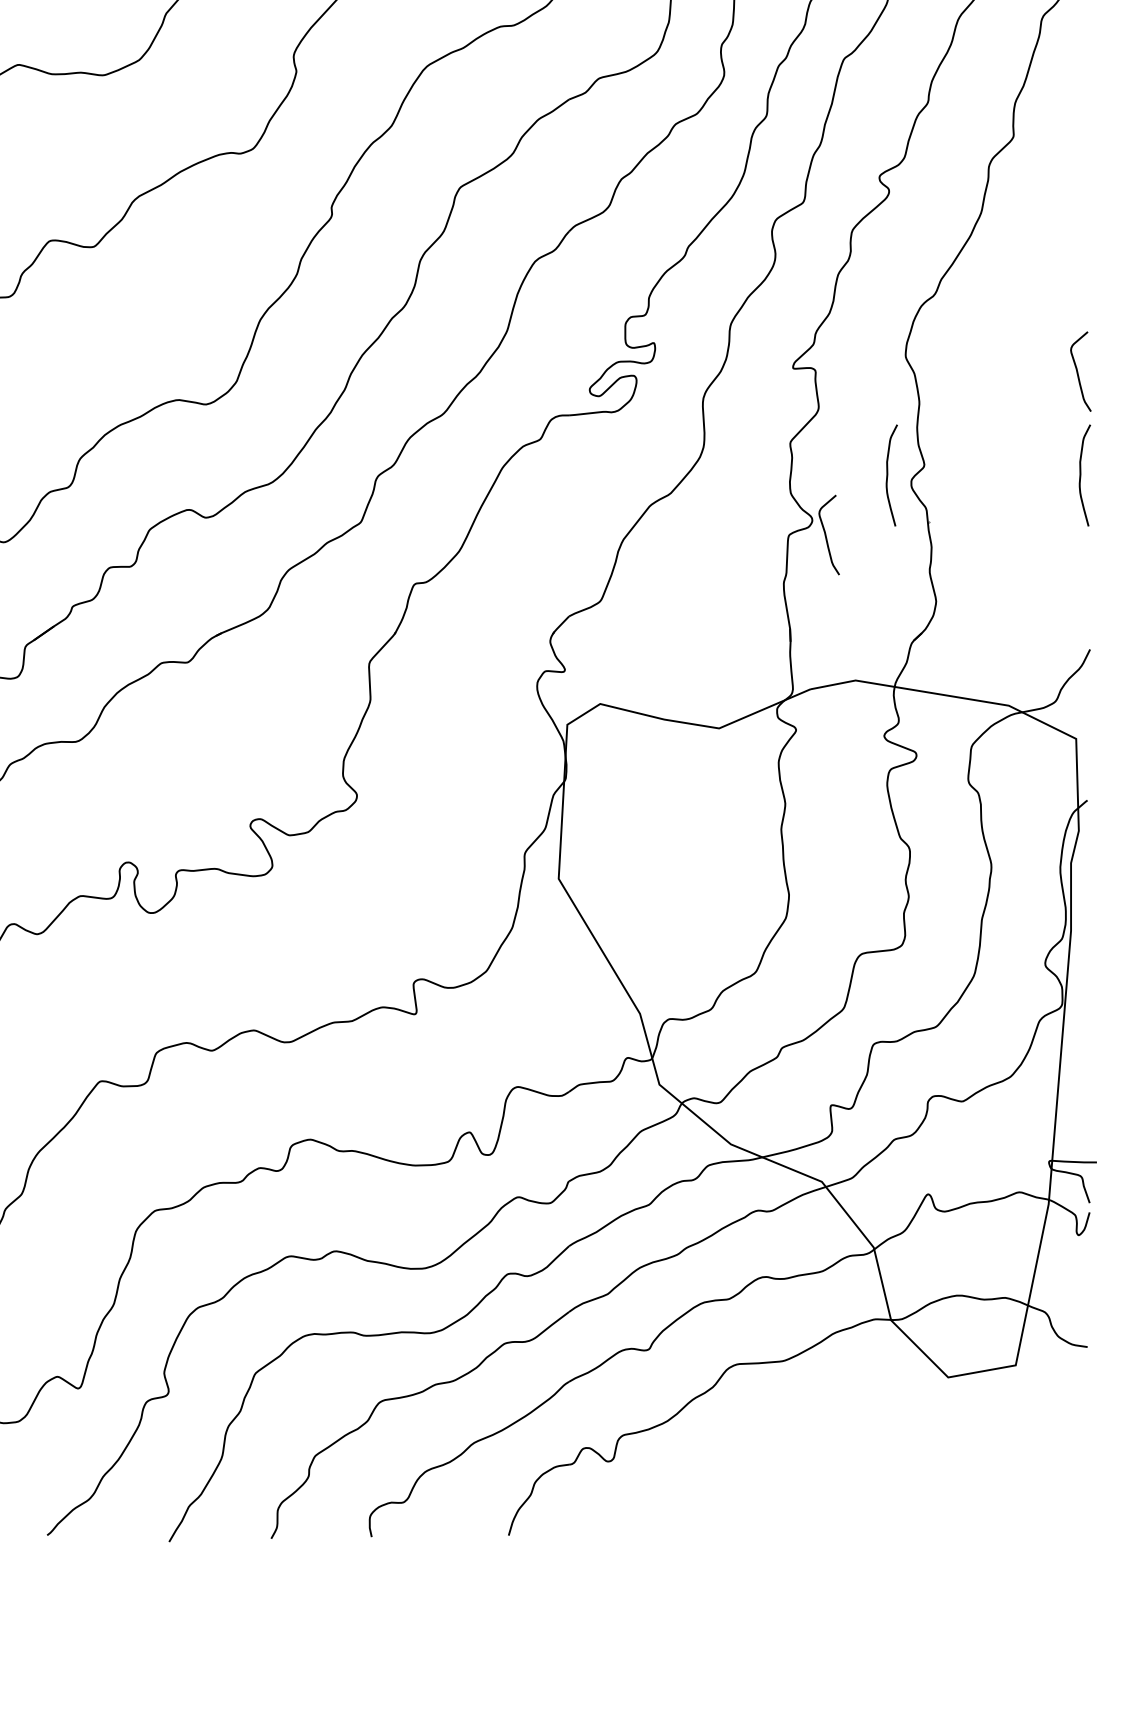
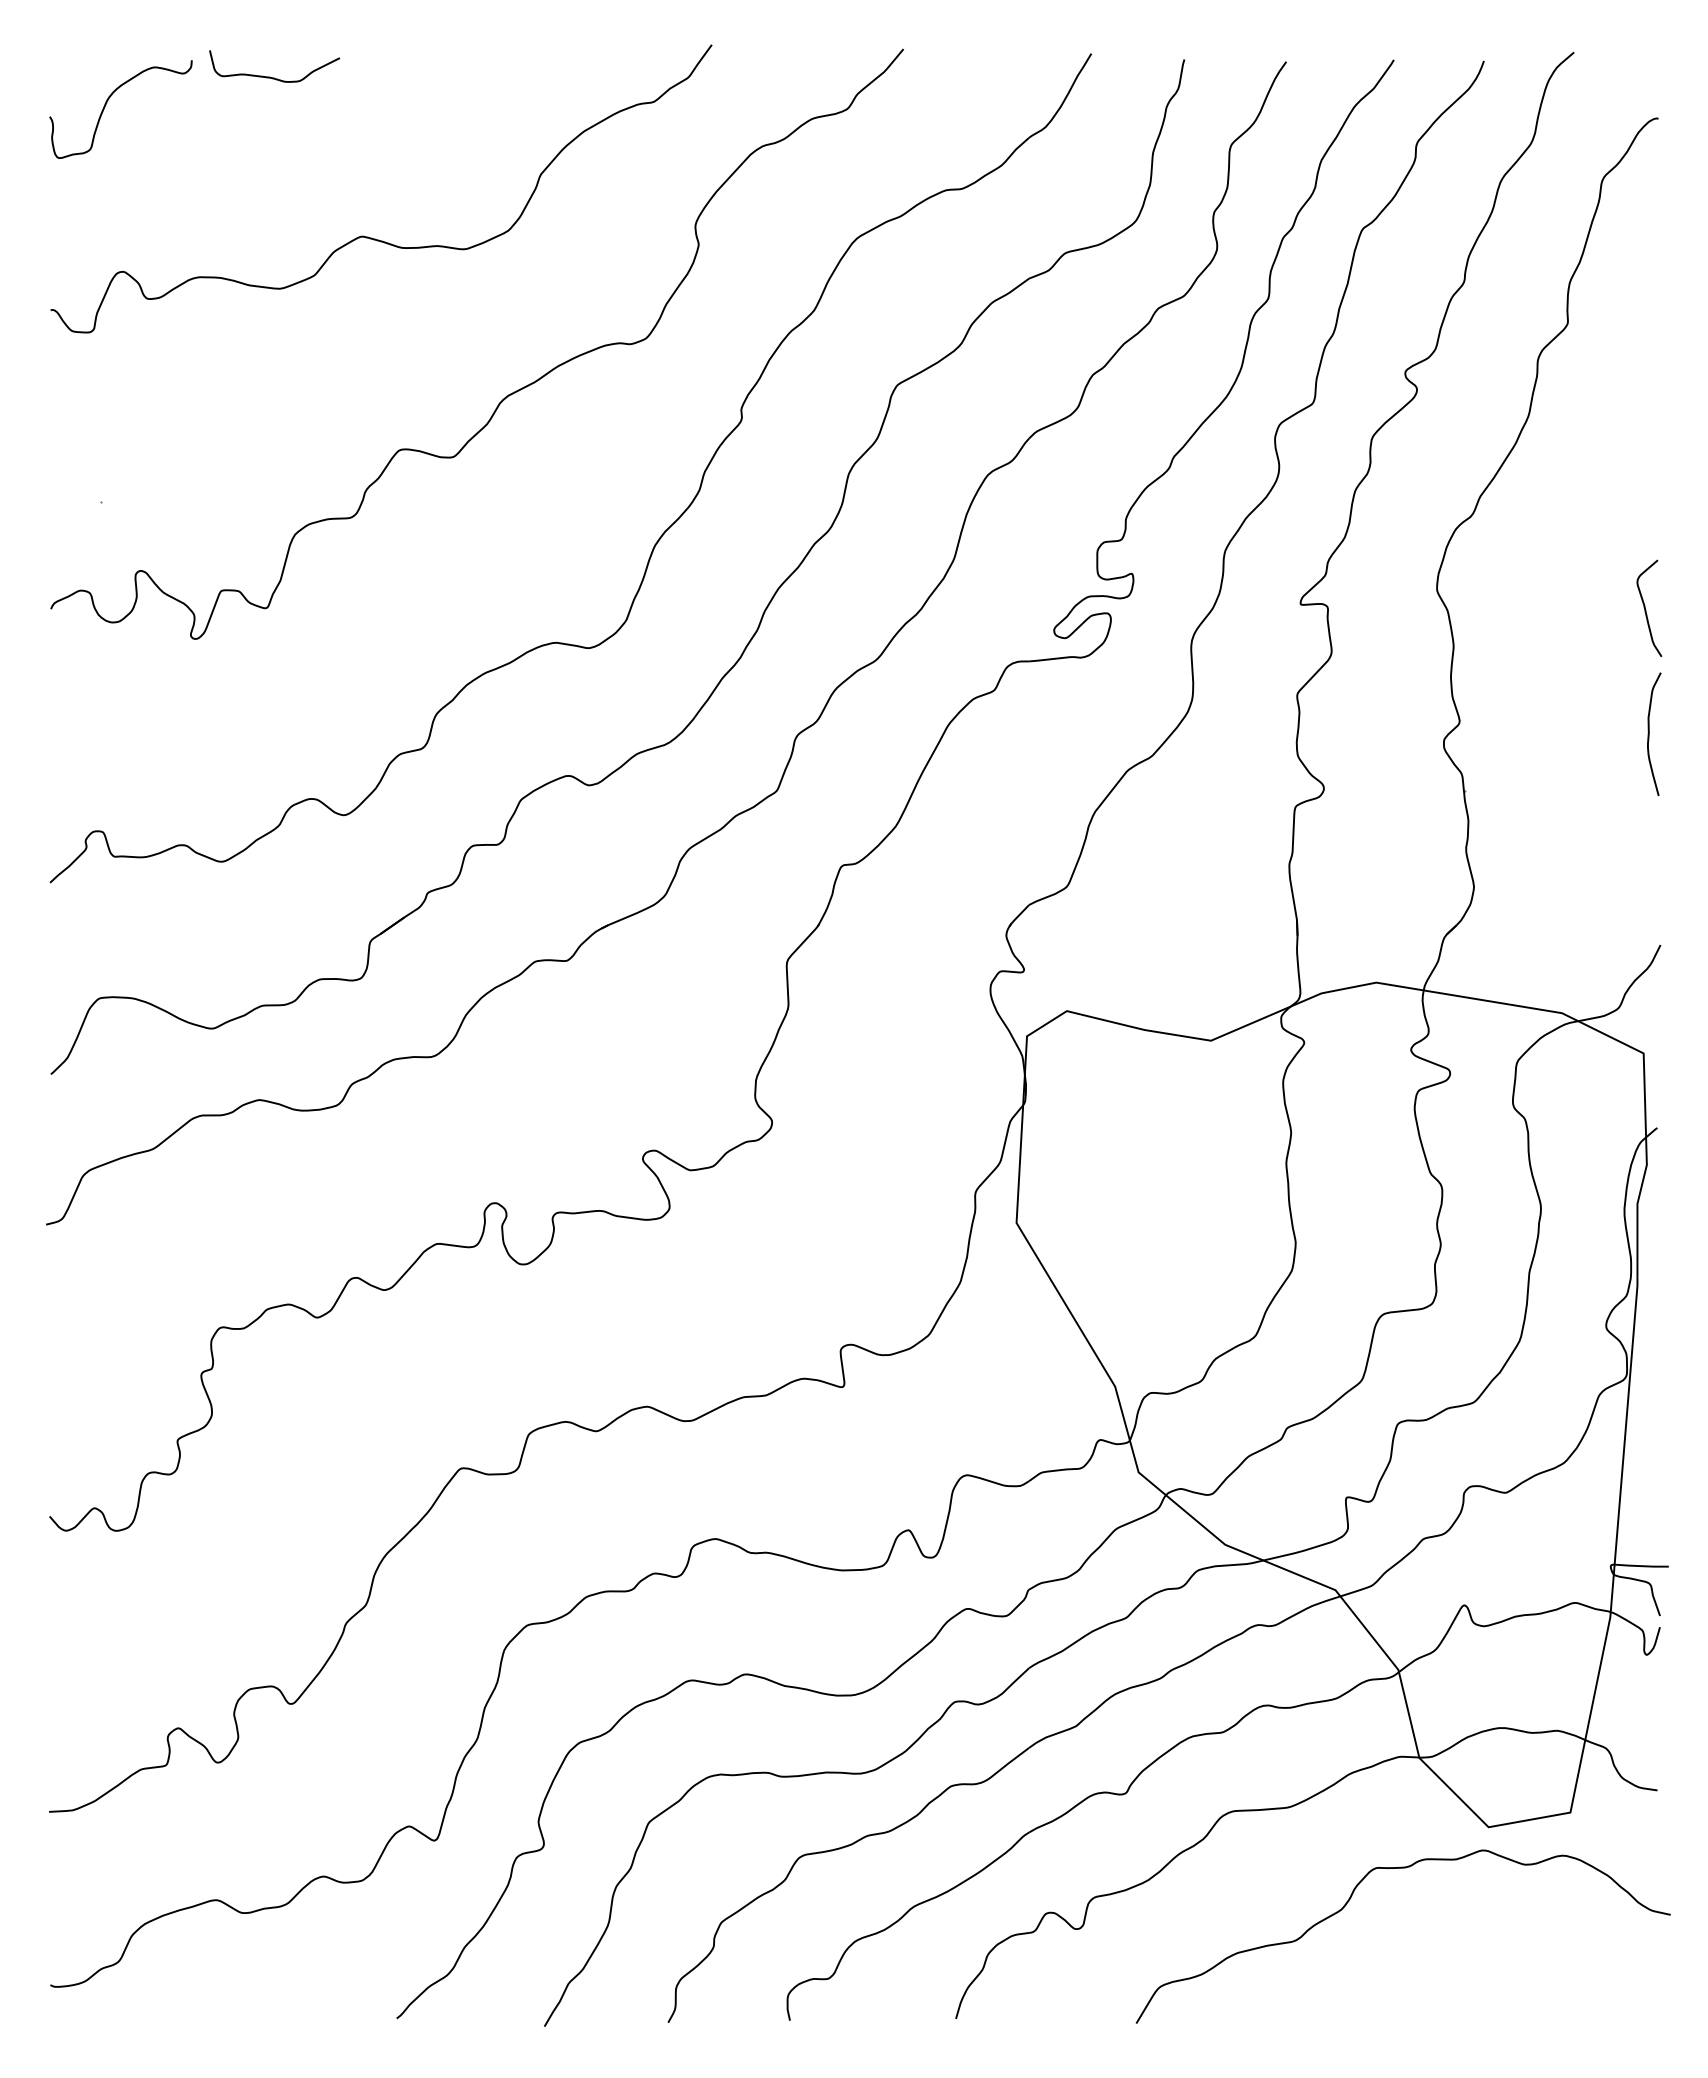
curve: (887, 474) -> (1415, 733), removed
curve: (826, 535) -> (1341, 807), removed
curve: (833, 1438) -> (1349, 1901), added

